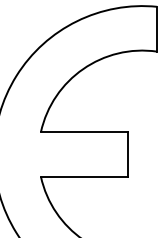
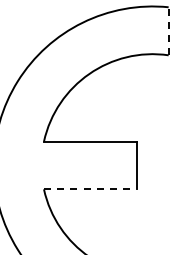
line: (157, 28) -> (168, 30), solid -> dashed
line: (84, 176) -> (90, 189), solid -> dashed

